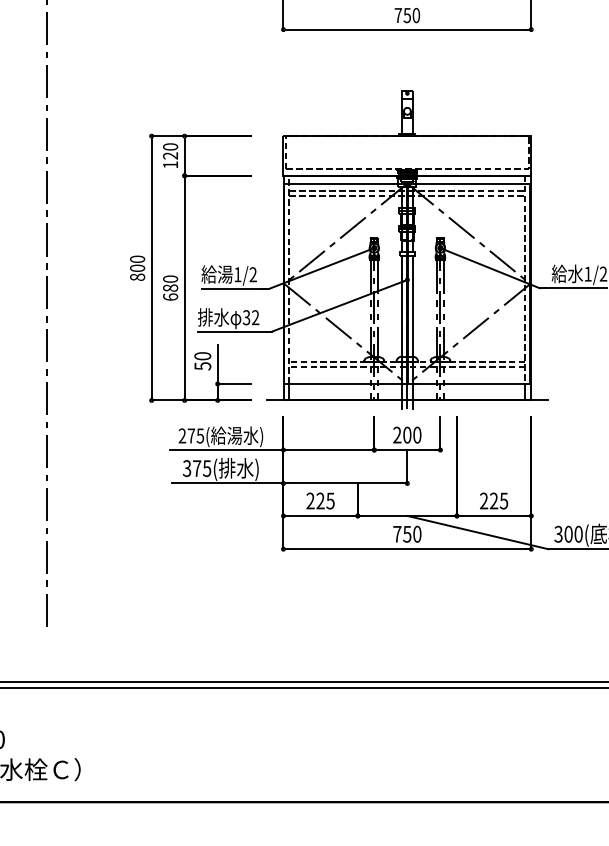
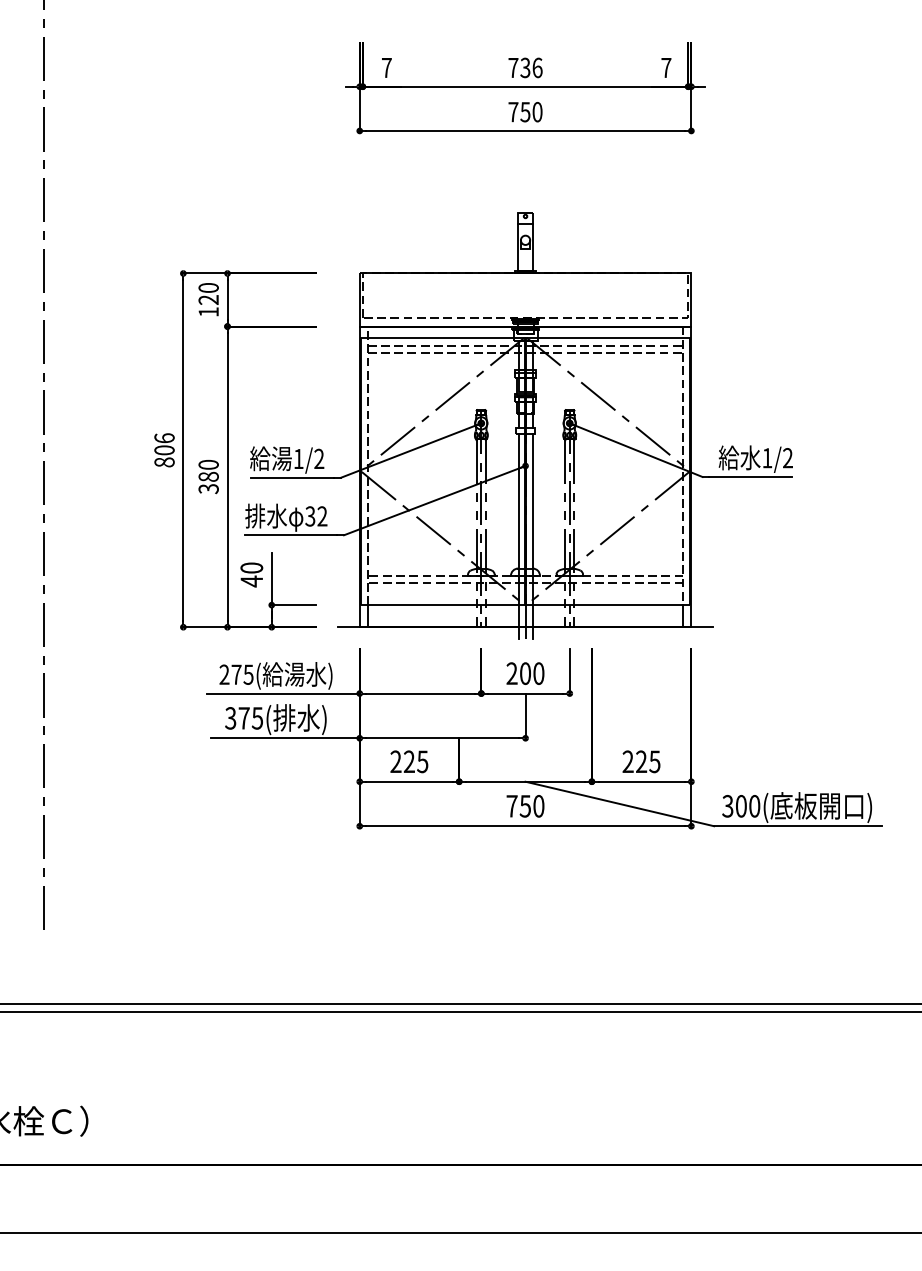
text: (137, 259) -> (164, 438), 800 -> 806
text: (170, 296) -> (208, 488), 680 -> 380
text: (202, 366) -> (251, 581), 50 -> 40

